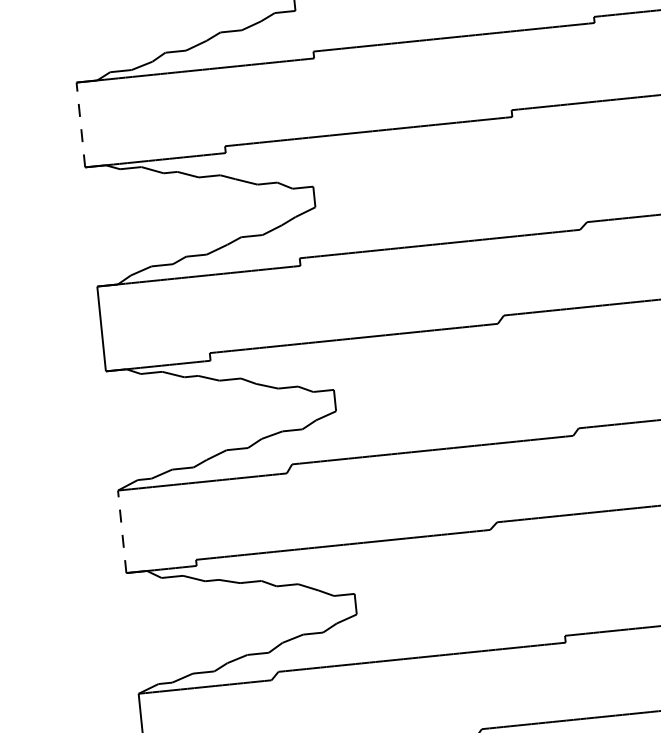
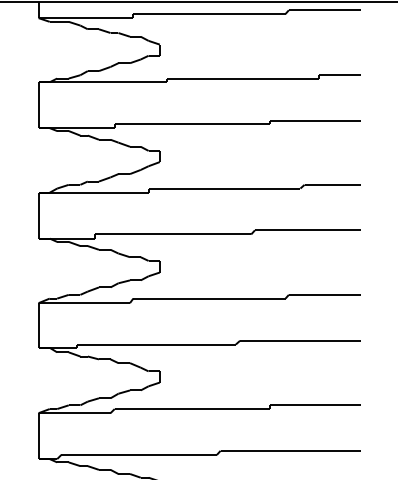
line: (80, 125) -> (38, 105), dashed -> solid
line: (121, 530) -> (38, 324), dashed -> solid

